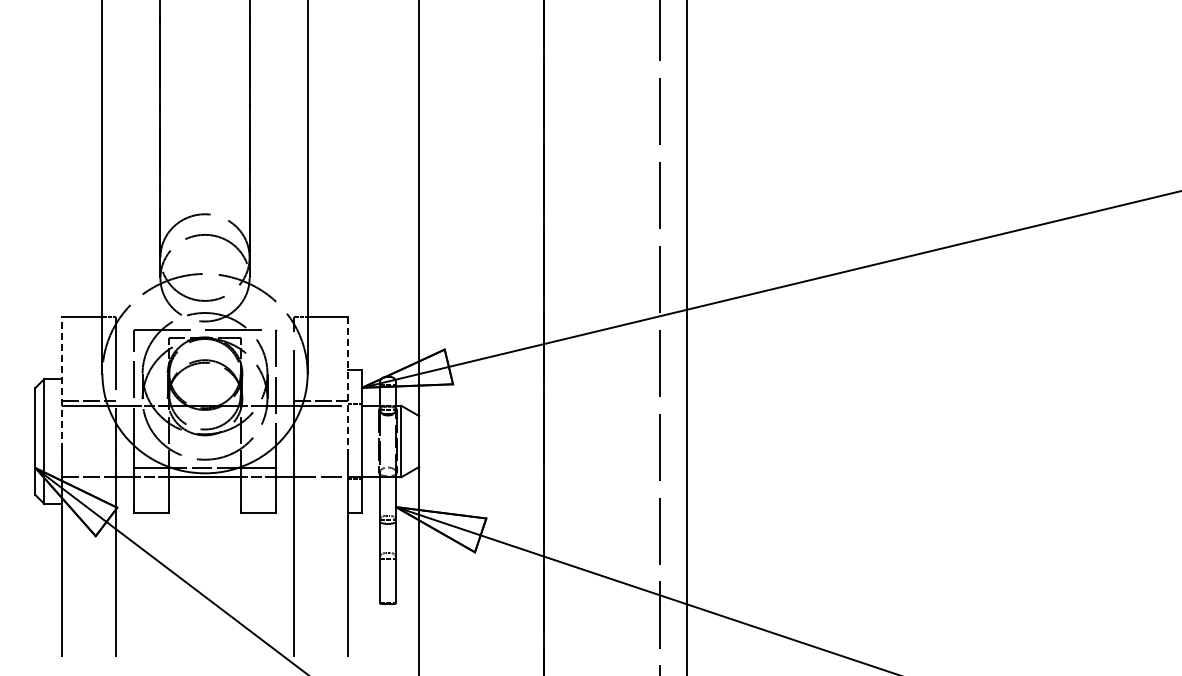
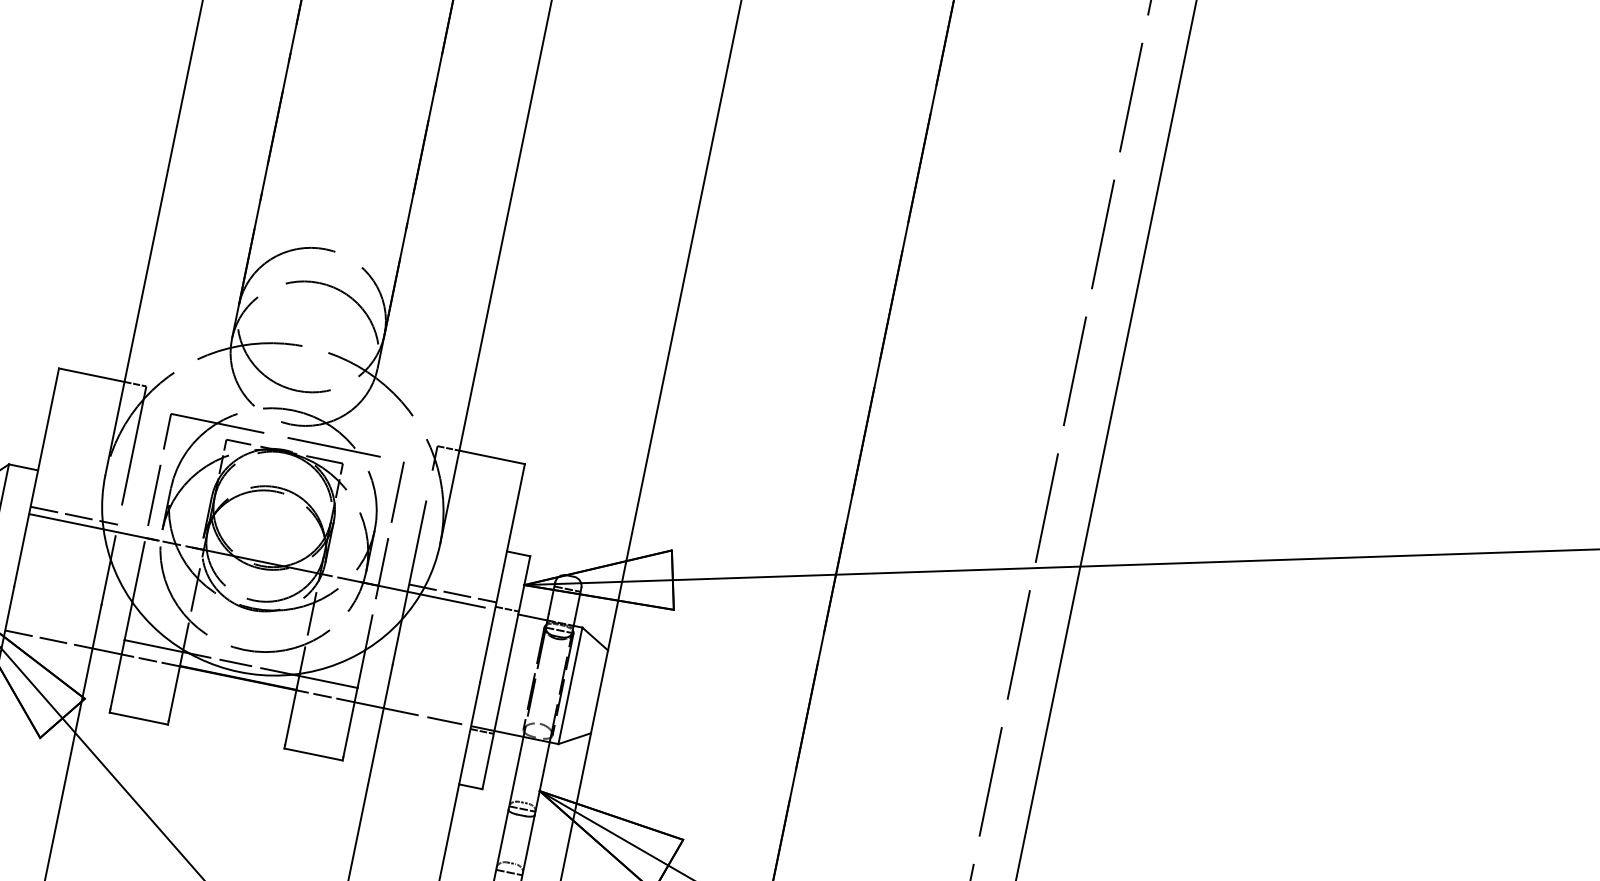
line: (62, 383) -> (37, 477), dashed -> solid
line: (347, 383) -> (501, 573), dashed -> solid

